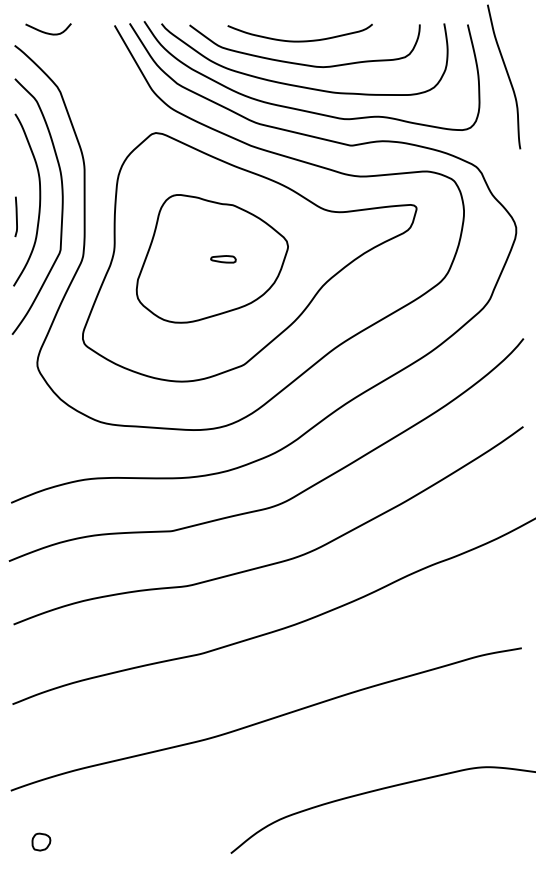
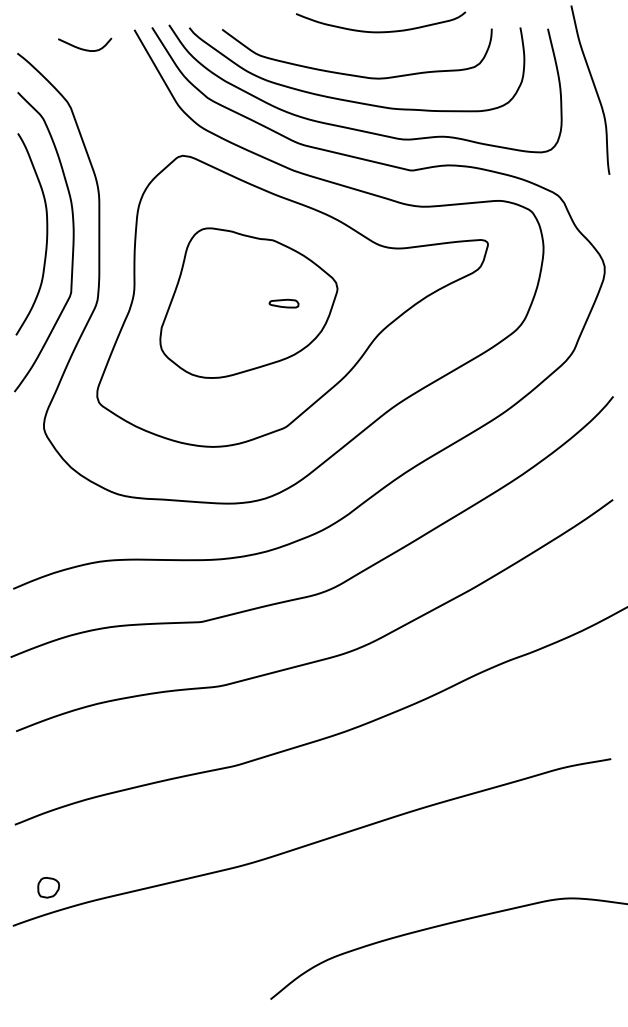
curve: (48, 32) -> (85, 48), moved
curve: (299, 40) -> (380, 31), moved
line: (15, 216) -> (18, 253), removed
part: (223, 259) -> (284, 303), moved
part: (41, 841) -> (48, 887), moved

